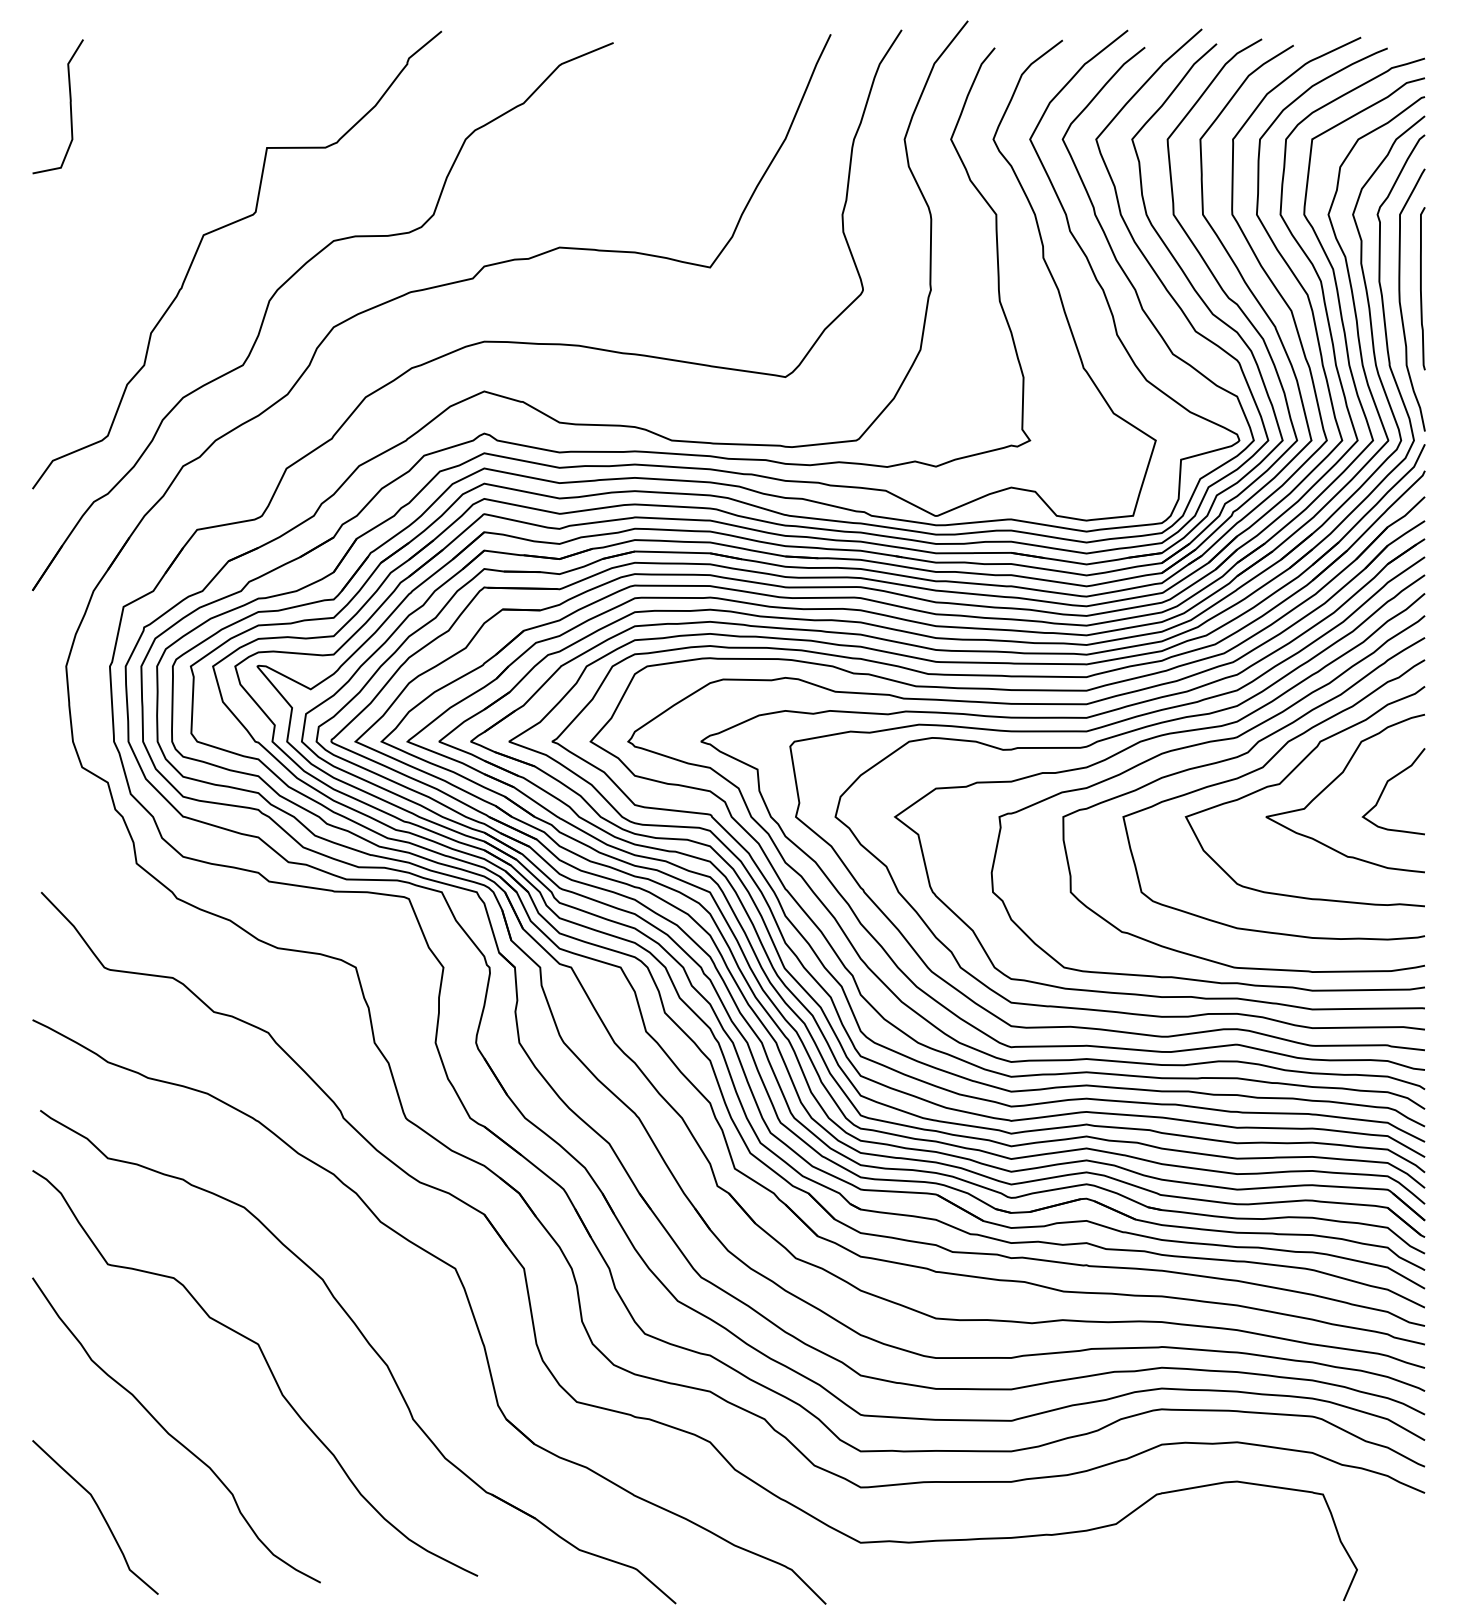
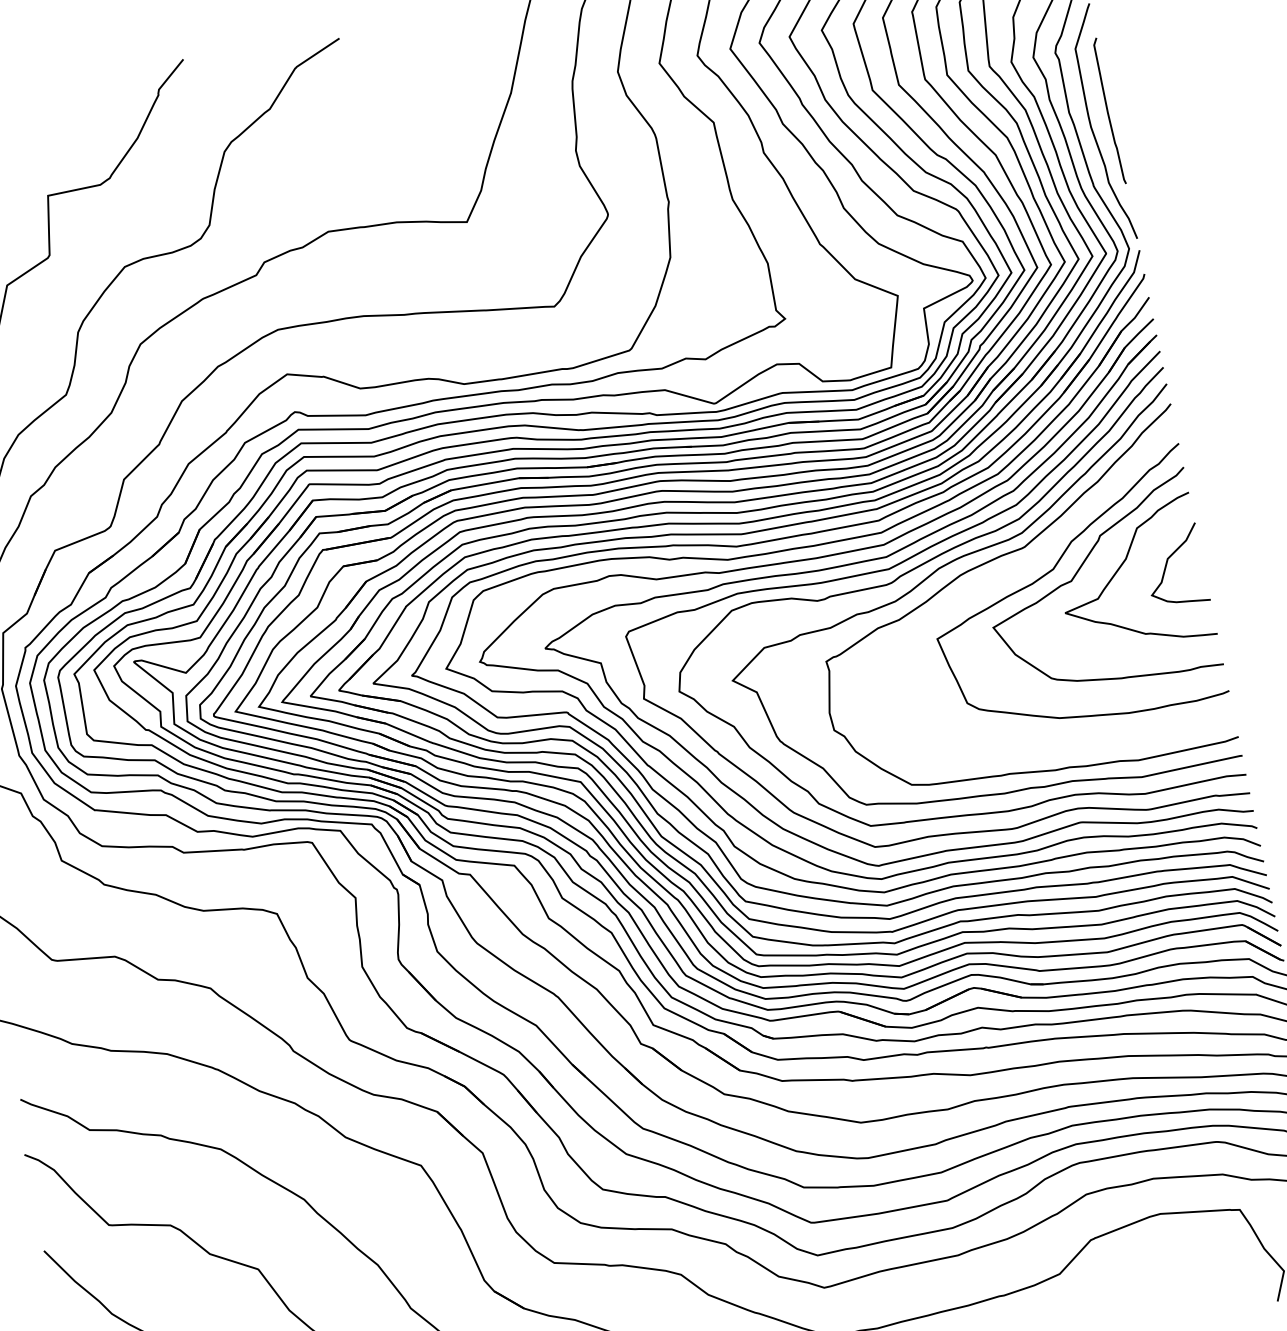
curve: (1233, 759) -> (1025, 567), removed

